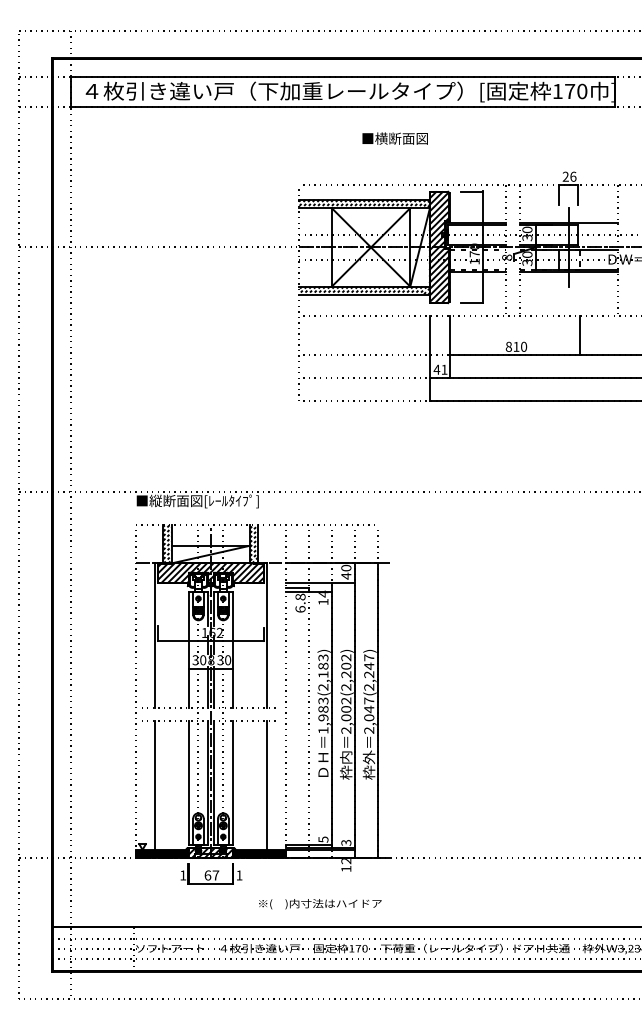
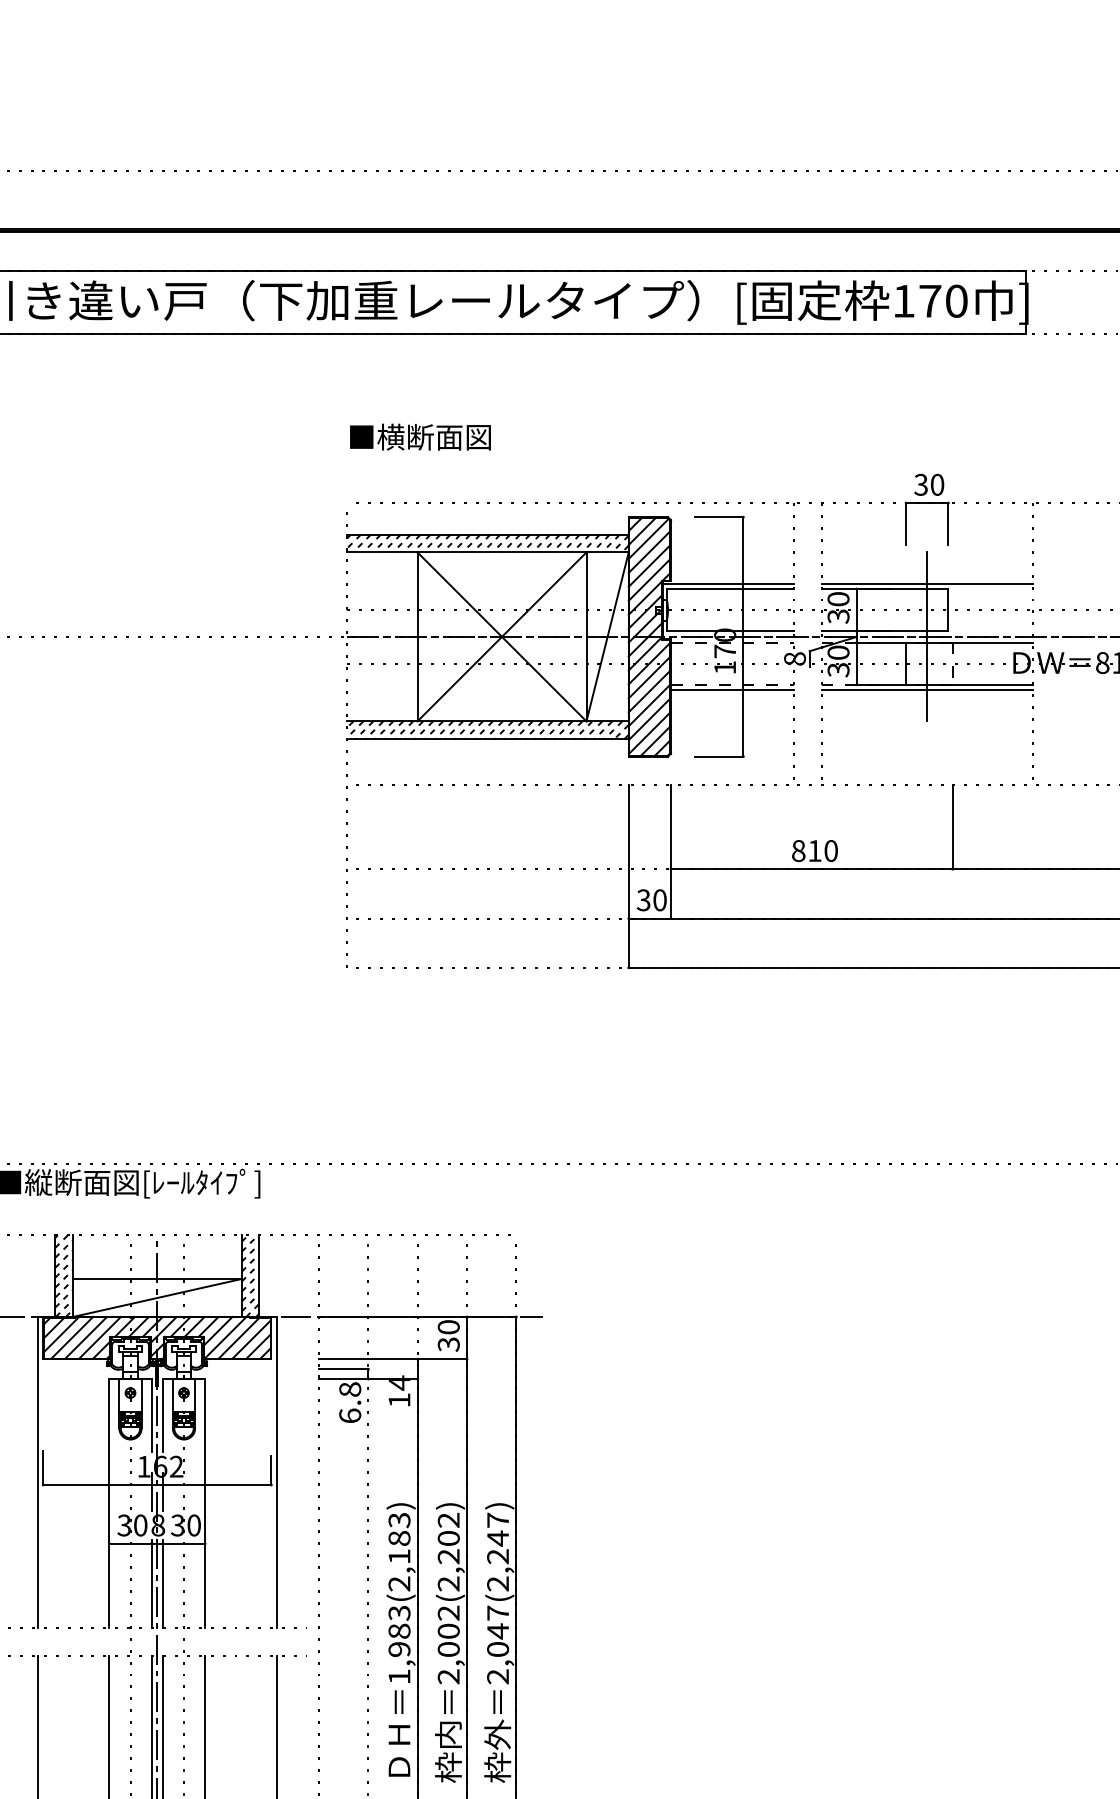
text: (394, 138) -> (418, 436), moved
text: (569, 176) -> (929, 484), 26 -> 30
text: (440, 369) -> (651, 899), 41 -> 30
text: (346, 575) -> (449, 1343), 40 -> 30

